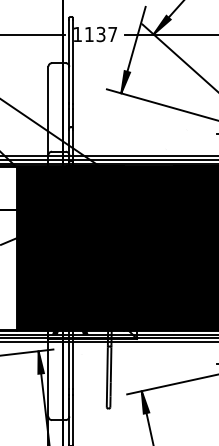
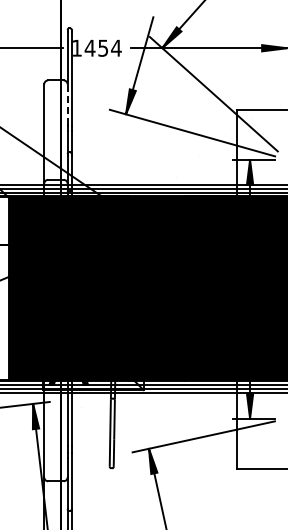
text: (100, 33) -> (102, 47), 1137 -> 1454
line: (69, 84) -> (67, 104), solid -> dashed

